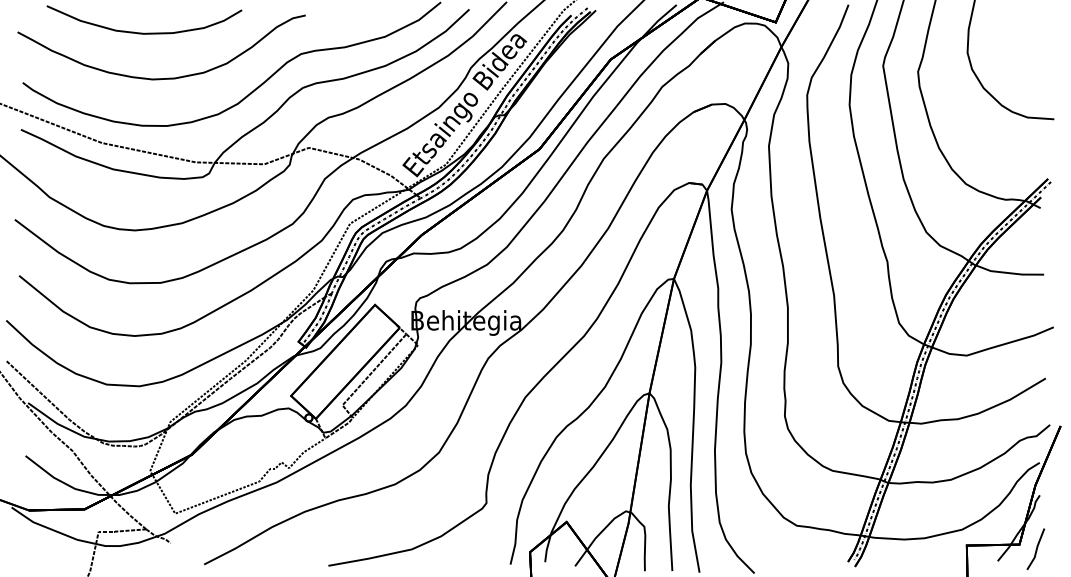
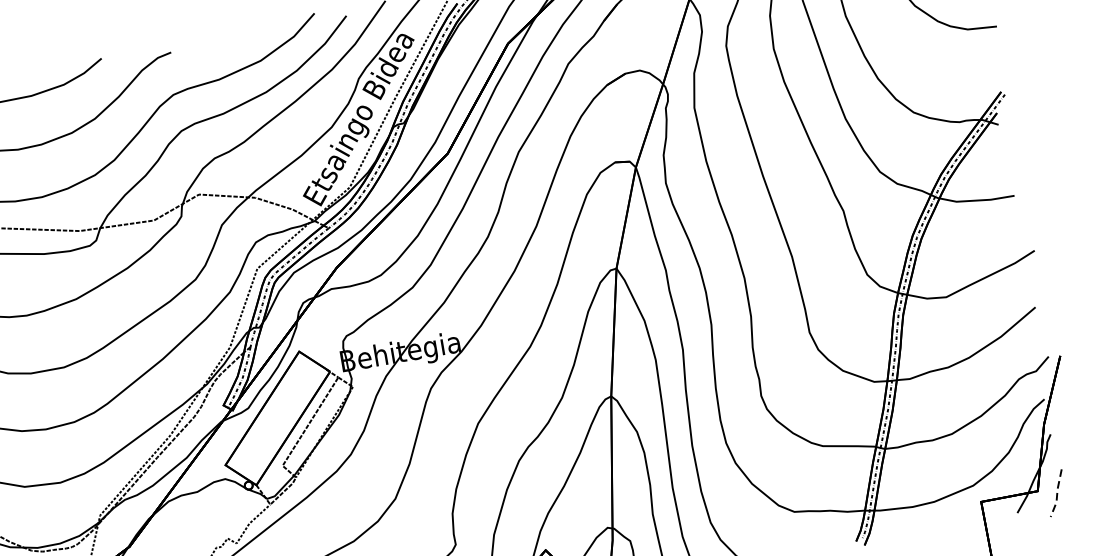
line: (1036, 550) -> (1057, 494), solid -> dashed

